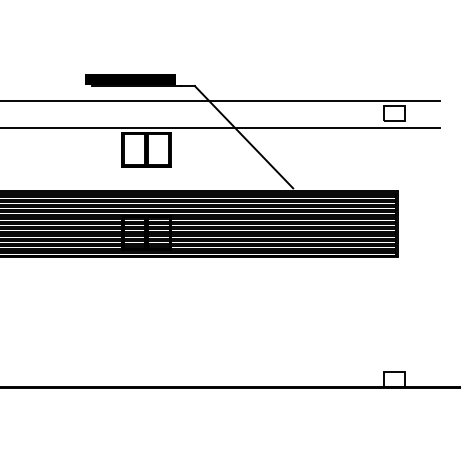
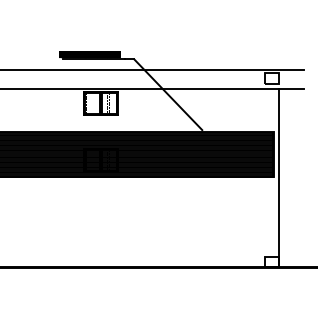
line: (405, 257) -> (279, 177), added

